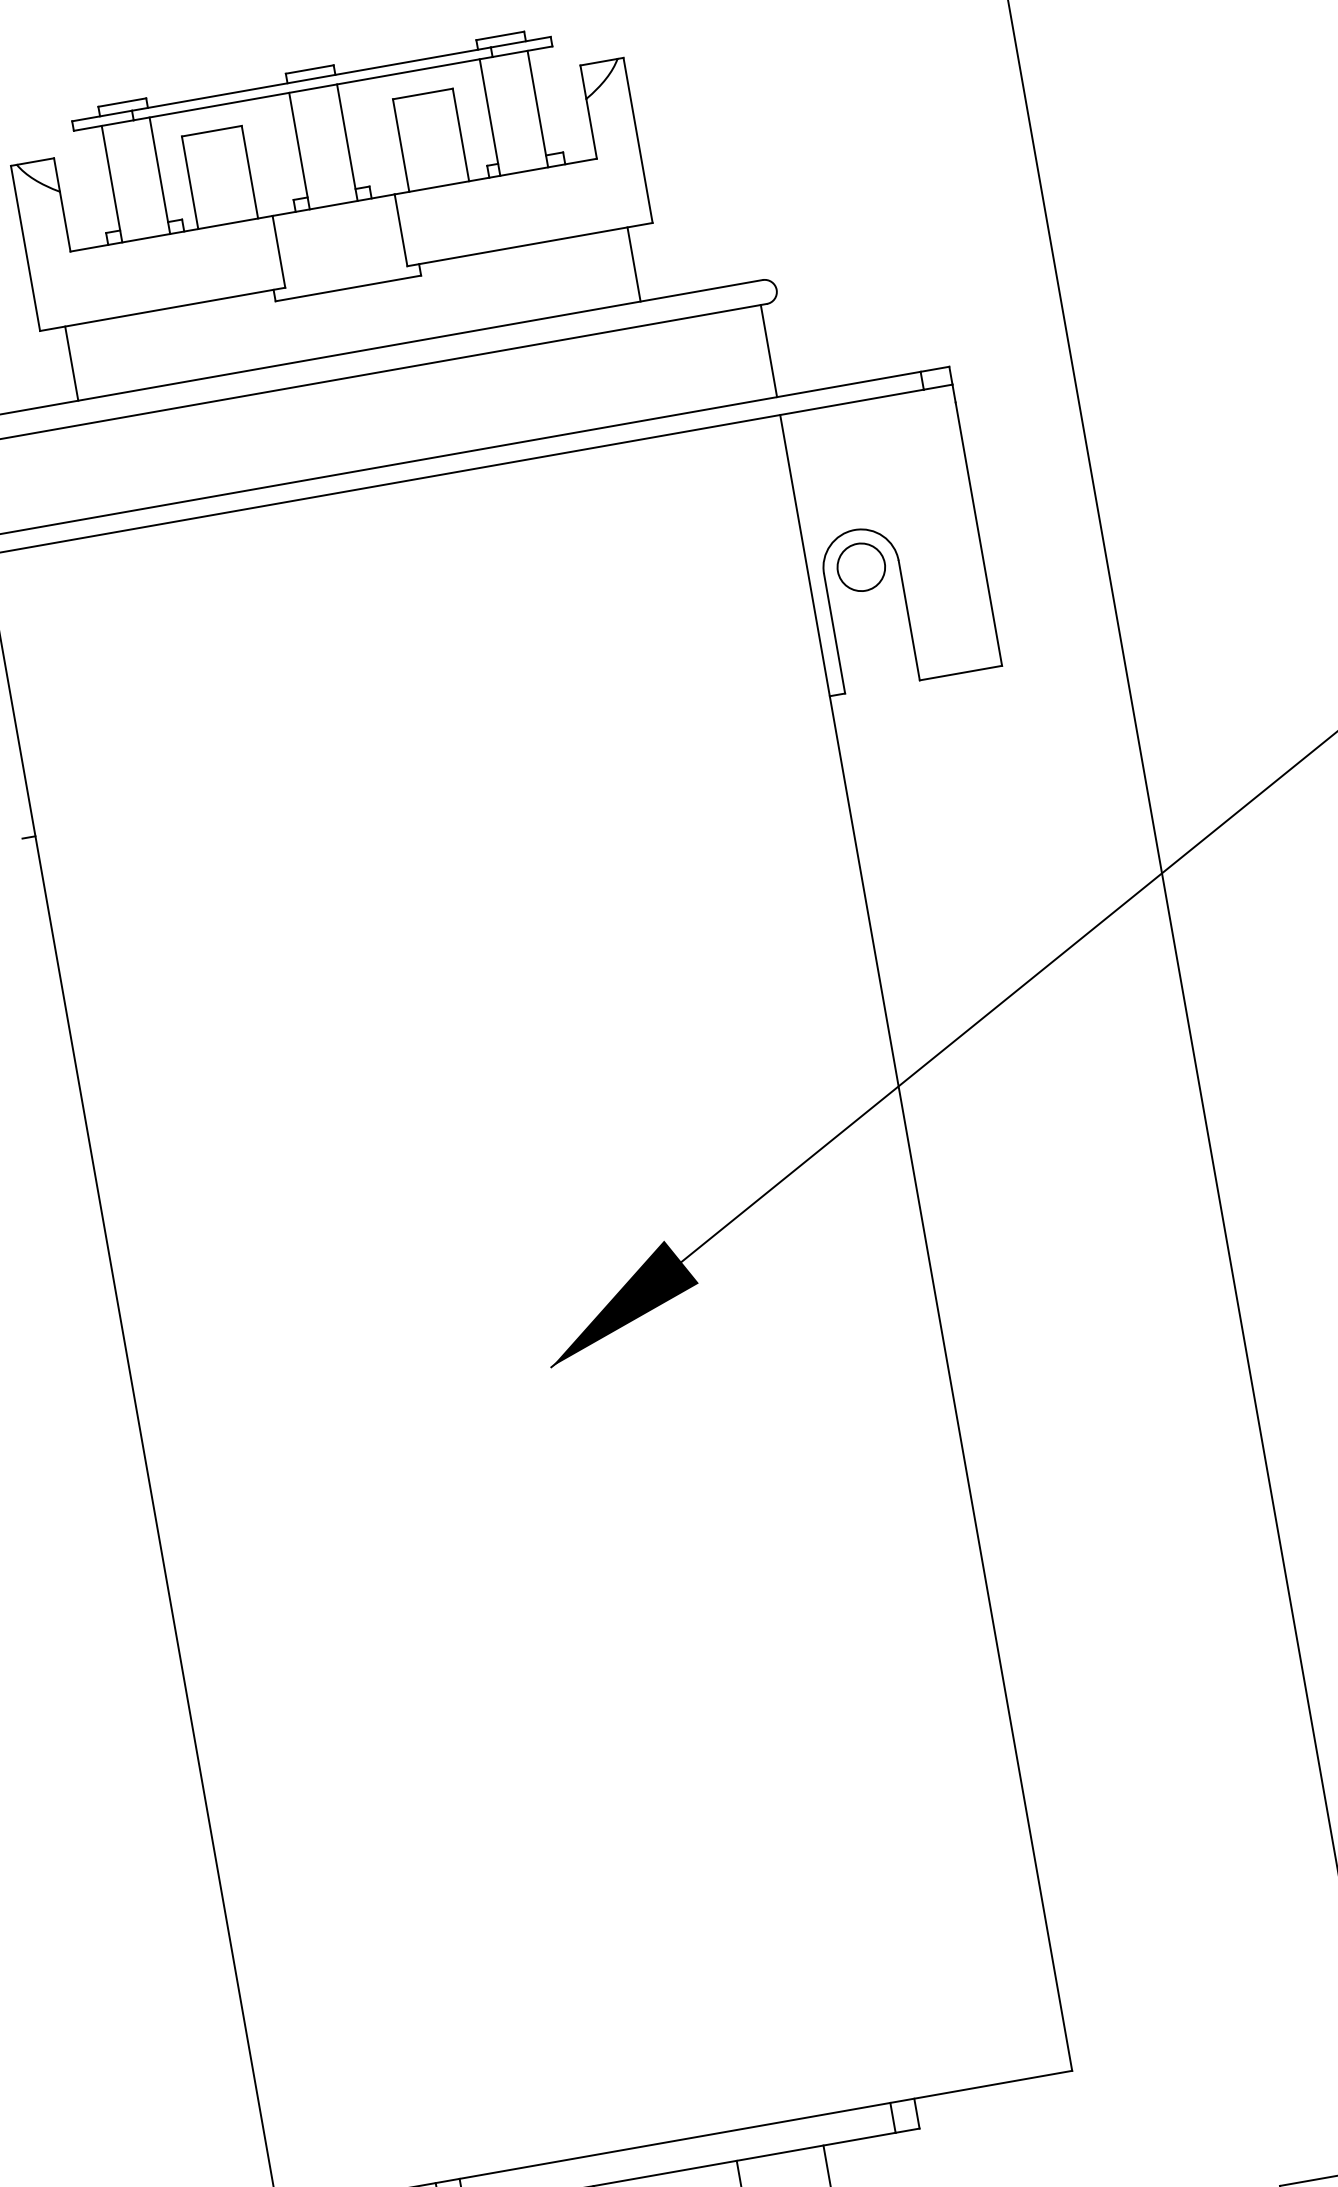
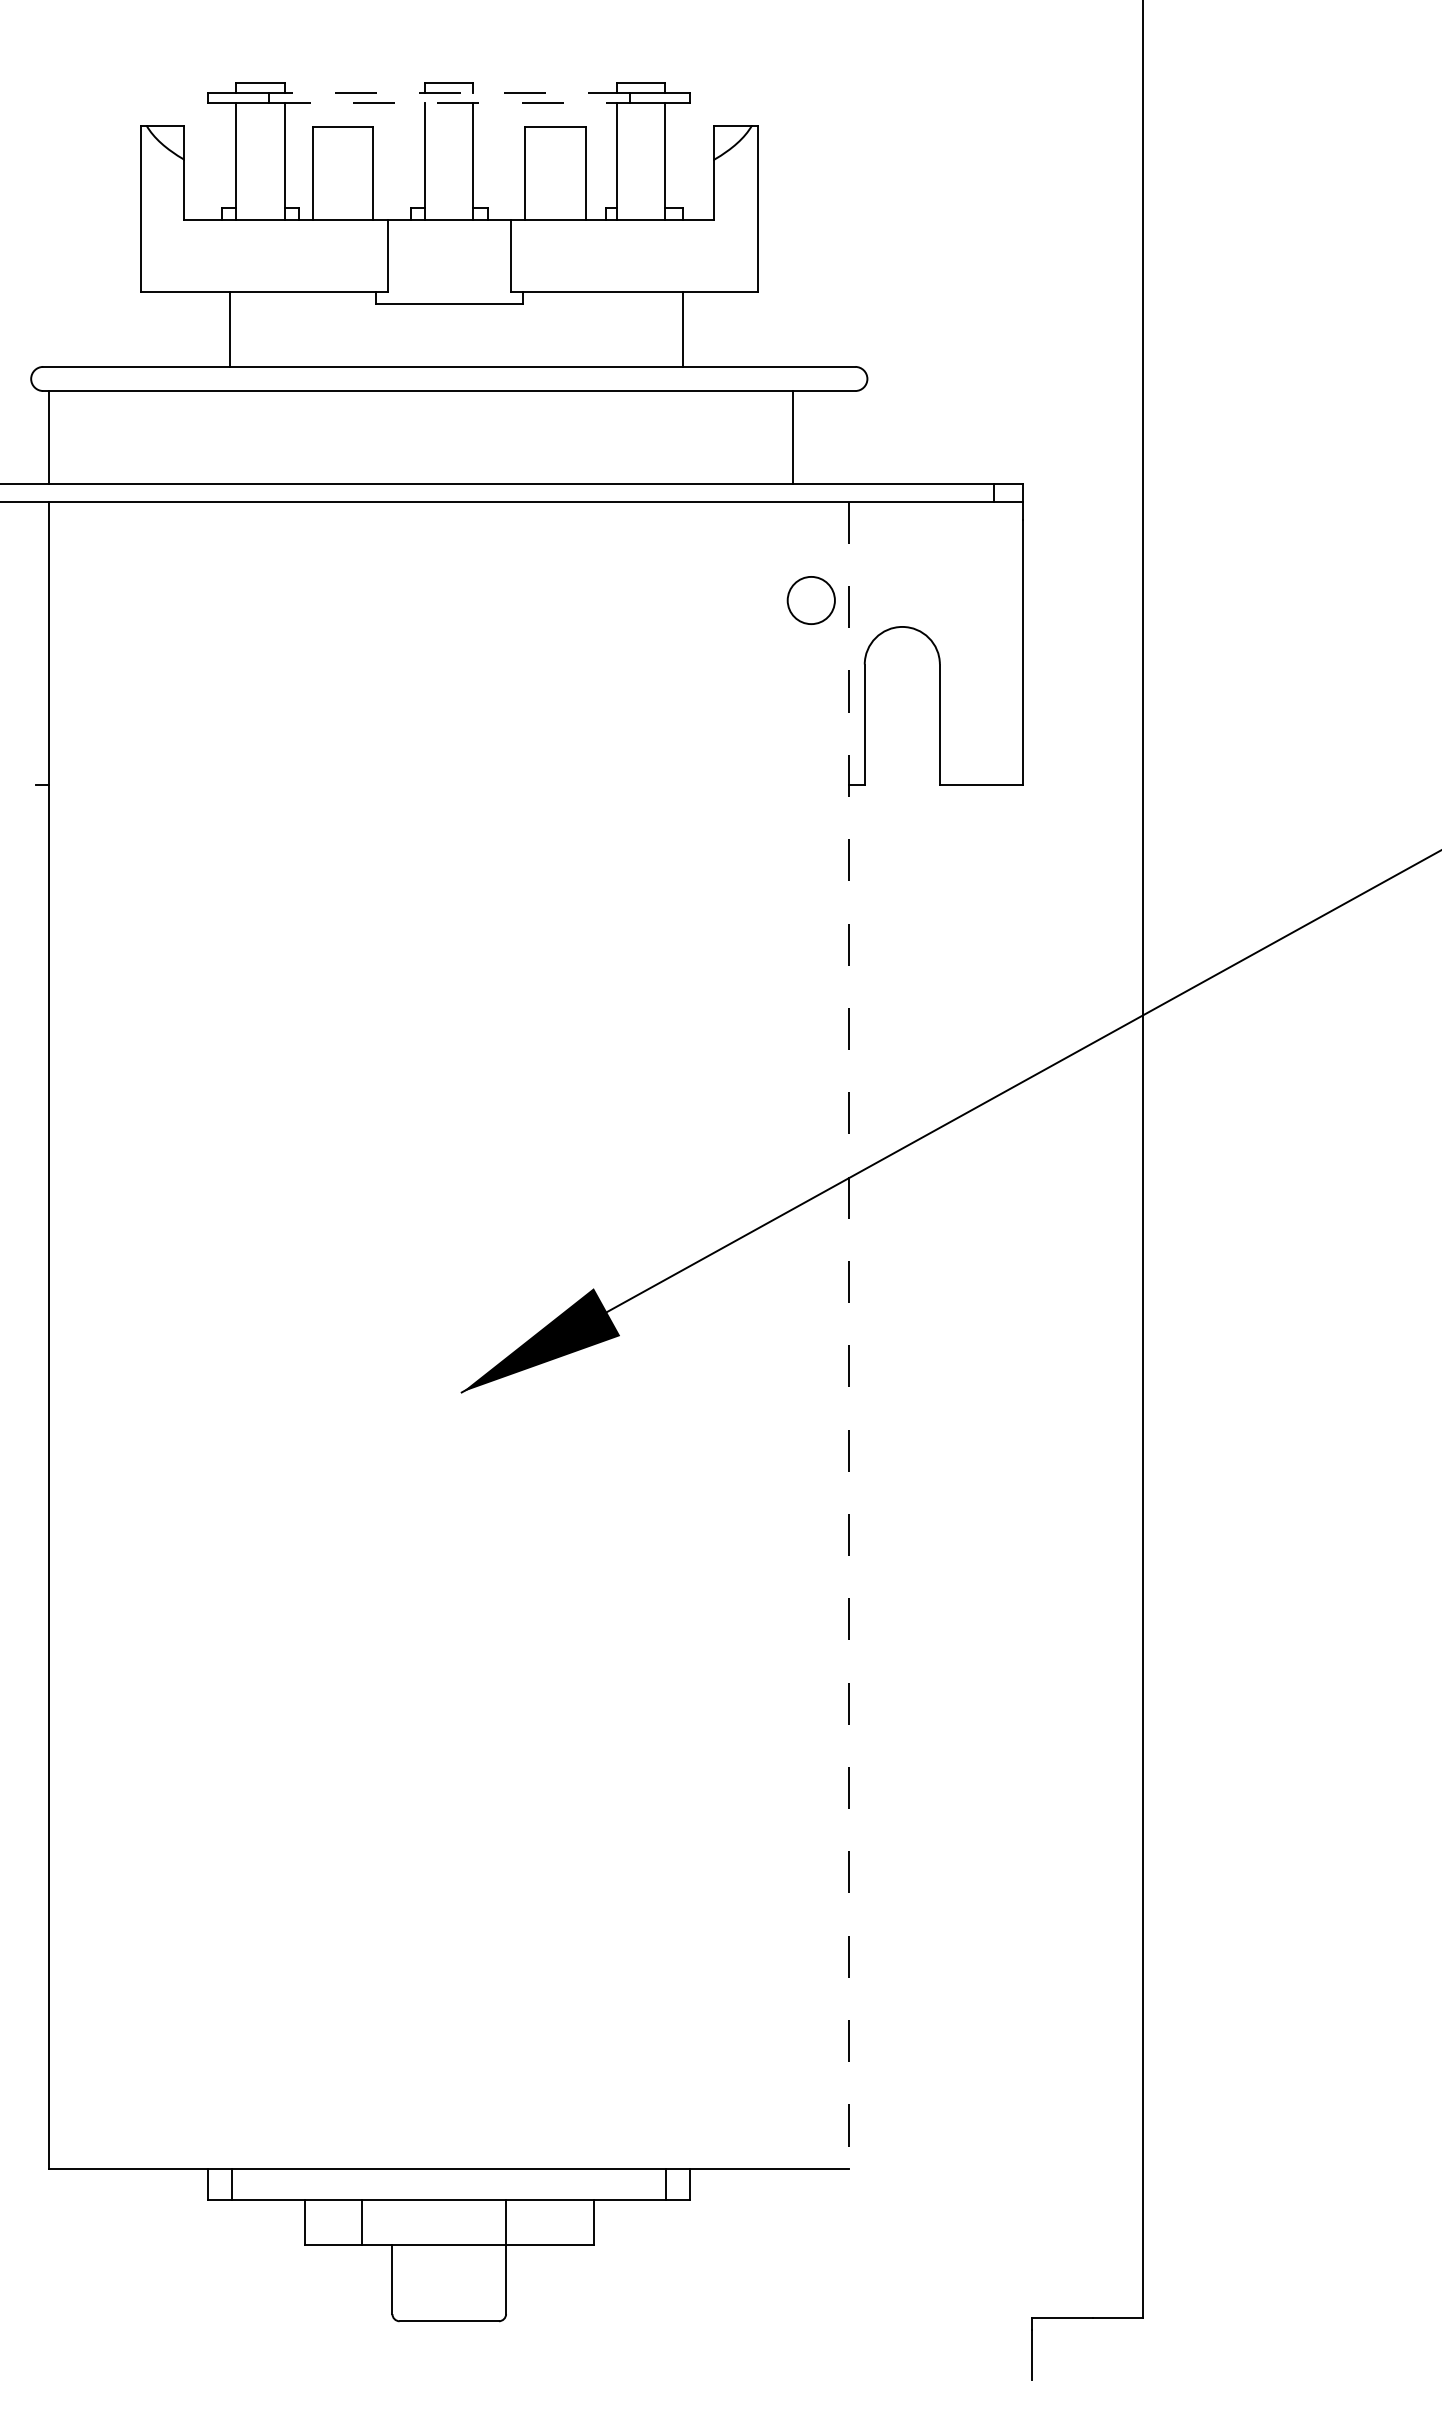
line: (311, 78) -> (449, 92), solid -> dashed
line: (313, 88) -> (449, 102), solid -> dashed
line: (634, 264) -> (683, 329), moved
line: (769, 351) -> (793, 437), moved
line: (72, 363) -> (230, 329), moved
circle: (860, 567) -> (810, 600), moved
line: (926, 1242) -> (849, 1335), solid -> dashed

